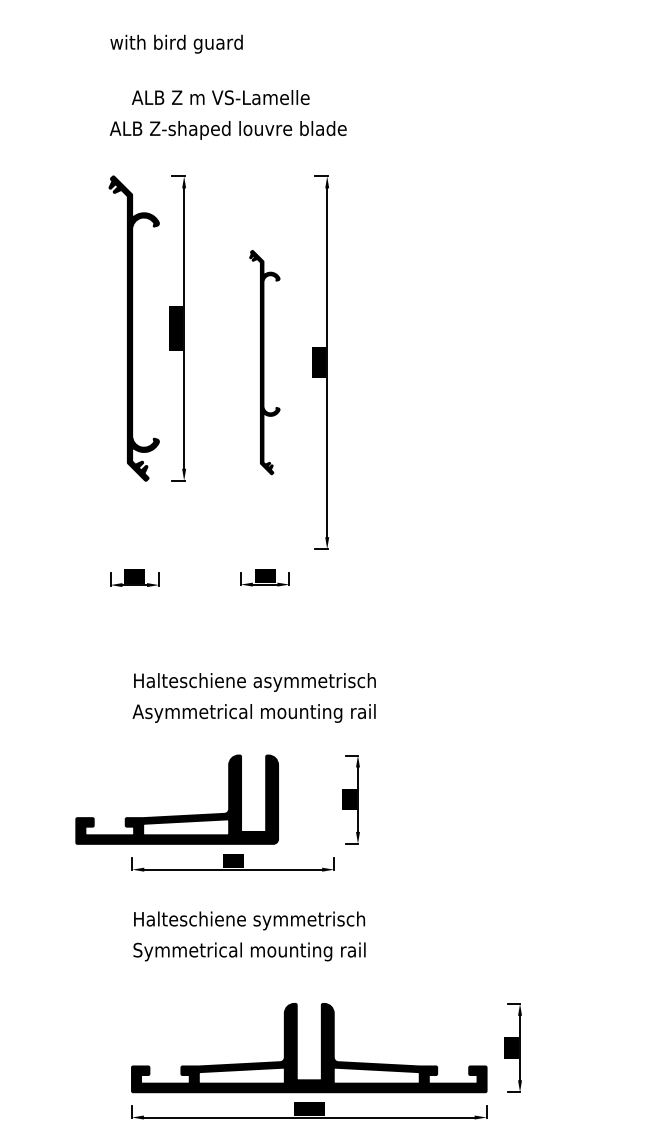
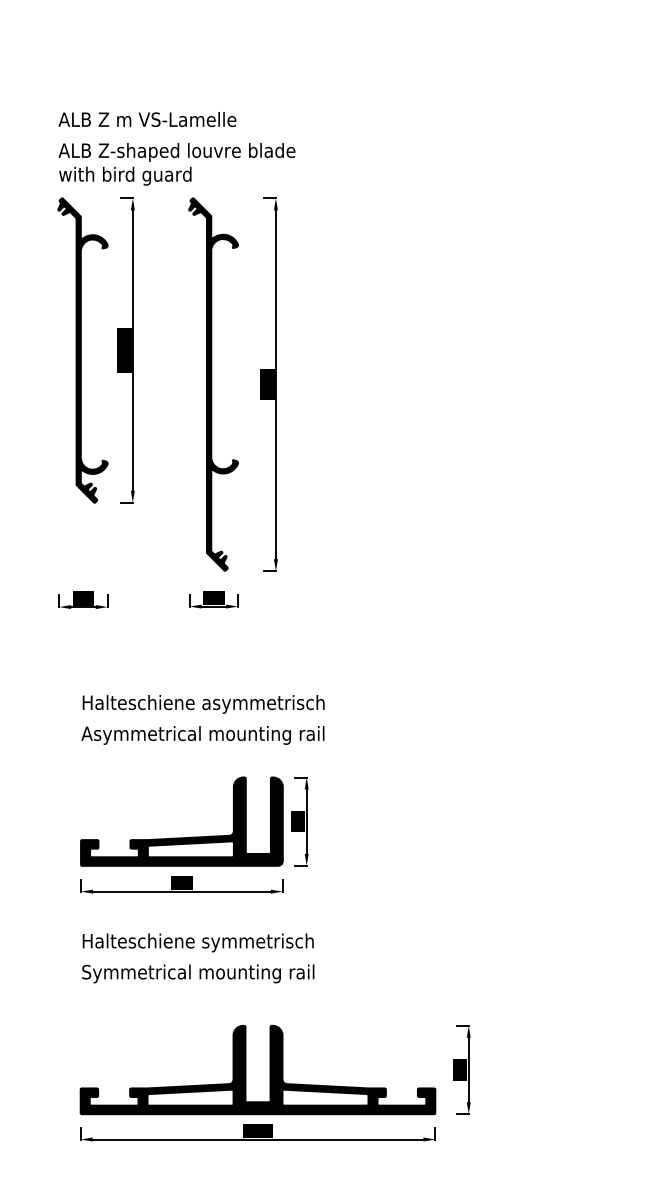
text: (176, 43) -> (125, 175), moved
text: (220, 97) -> (147, 119), moved
part: (264, 362) -> (213, 384), size x1.67
part: (176, 815) -> (181, 837), moved

